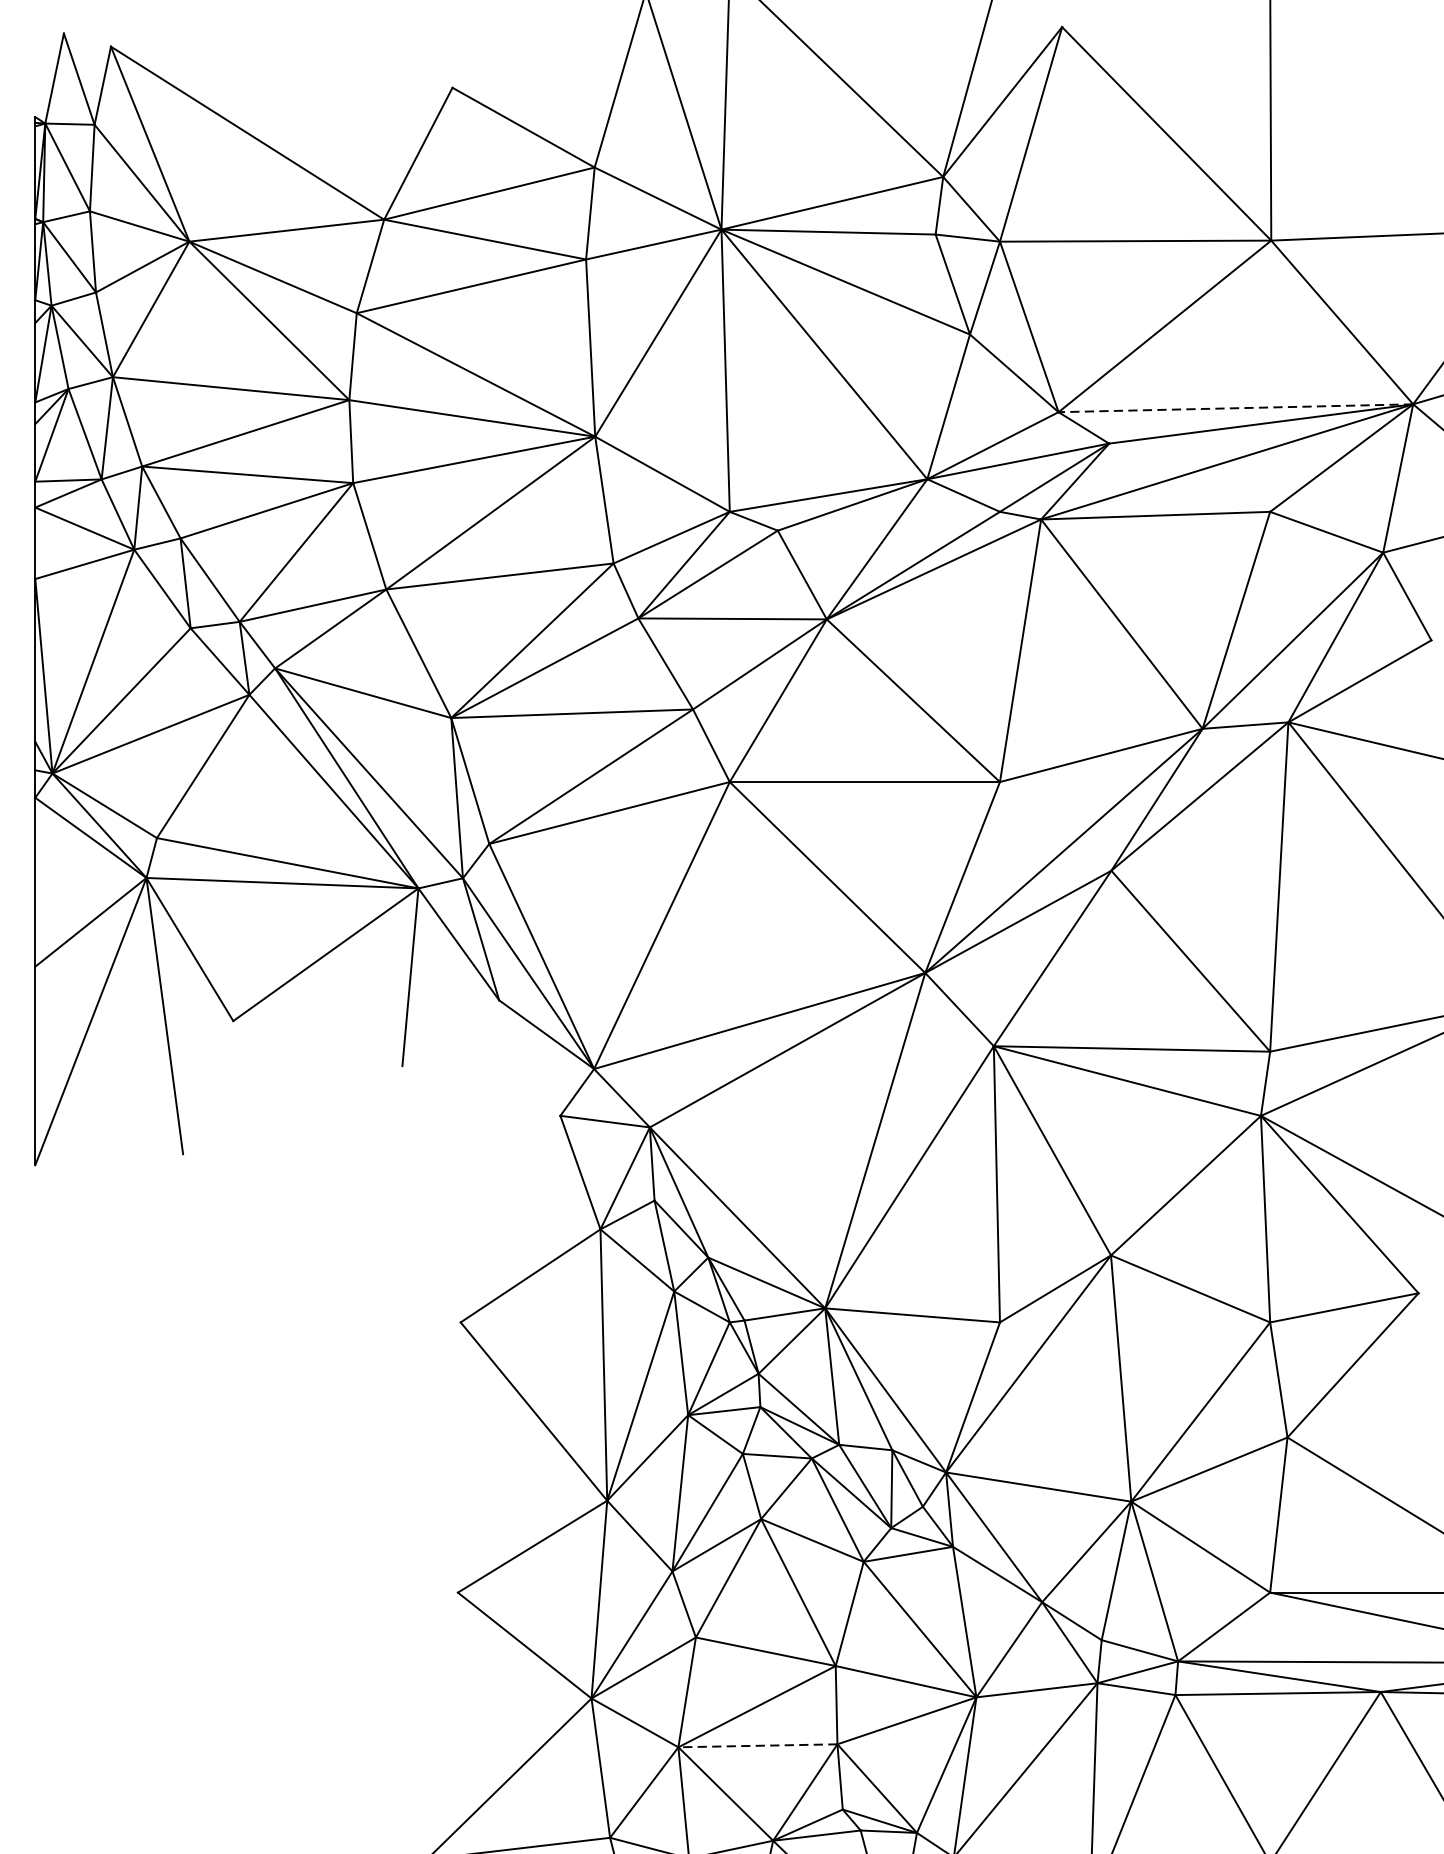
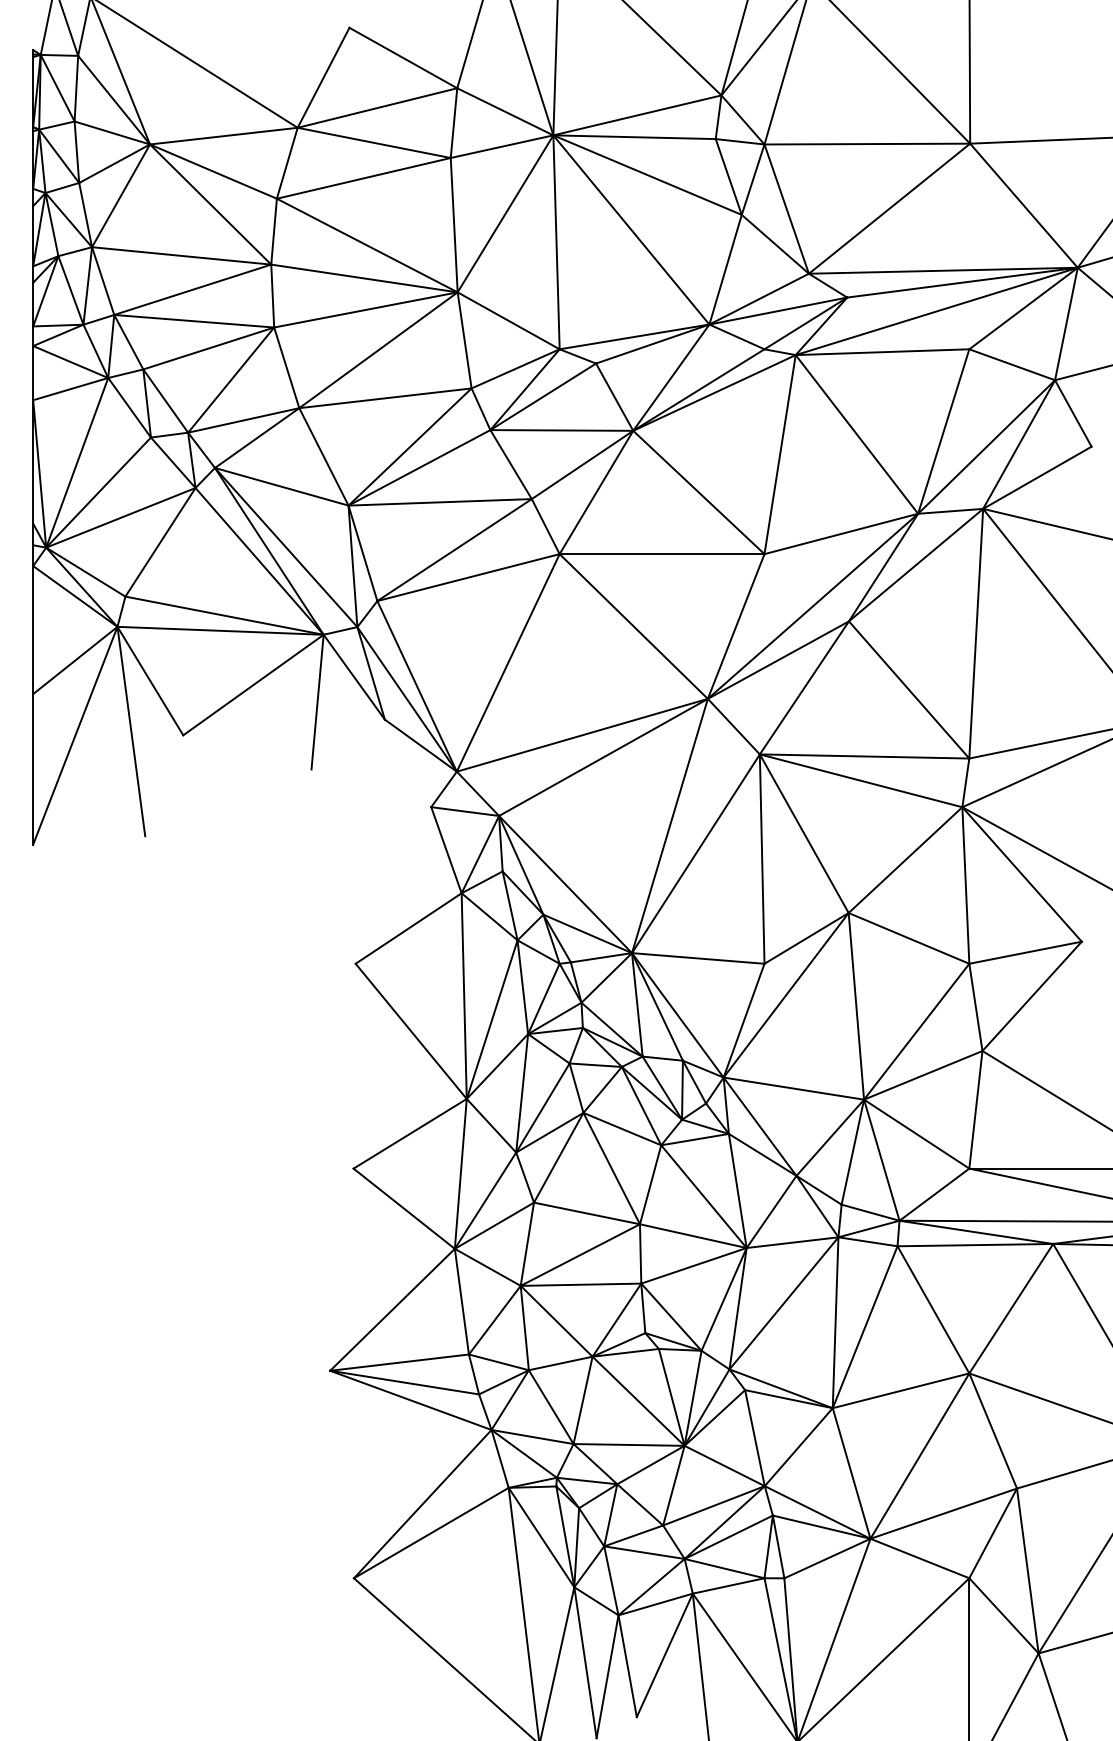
line: (1234, 407) -> (942, 270), dashed -> solid
line: (757, 1745) -> (580, 1284), dashed -> solid

